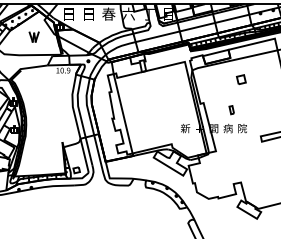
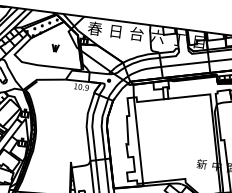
text: (68, 13) -> (94, 27), 日 -> 春
text: (108, 13) -> (136, 33), 春 -> 台
part: (33, 37) -> (54, 48), size x0.62

